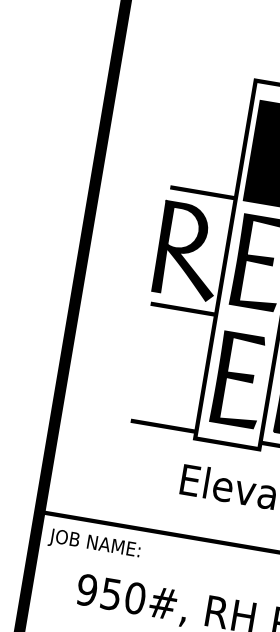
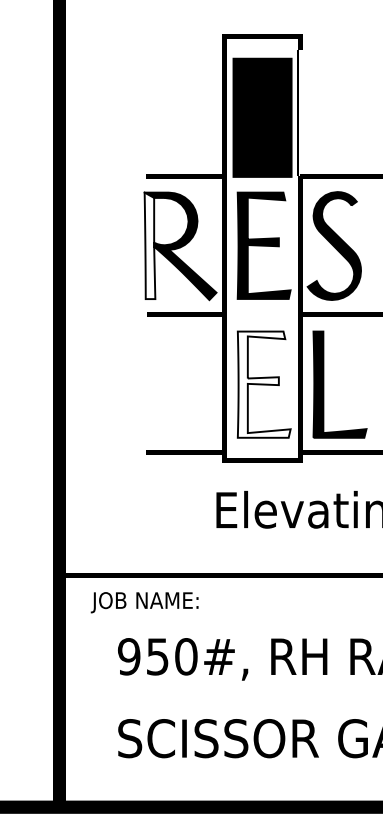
fill: (162, 246) -> (149, 245), removed
fill: (239, 379) -> (263, 384), removed
text: (94, 544) -> (144, 602), moved

